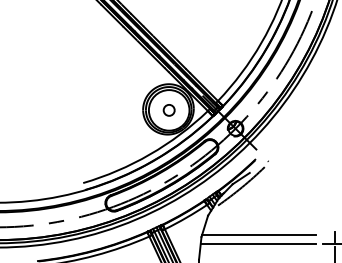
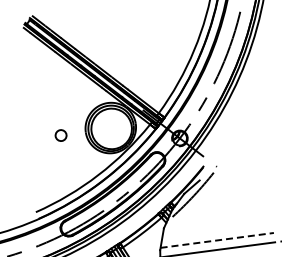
circle: (168, 110) -> (60, 135), moved
line: (259, 234) -> (217, 240), solid -> dashed

